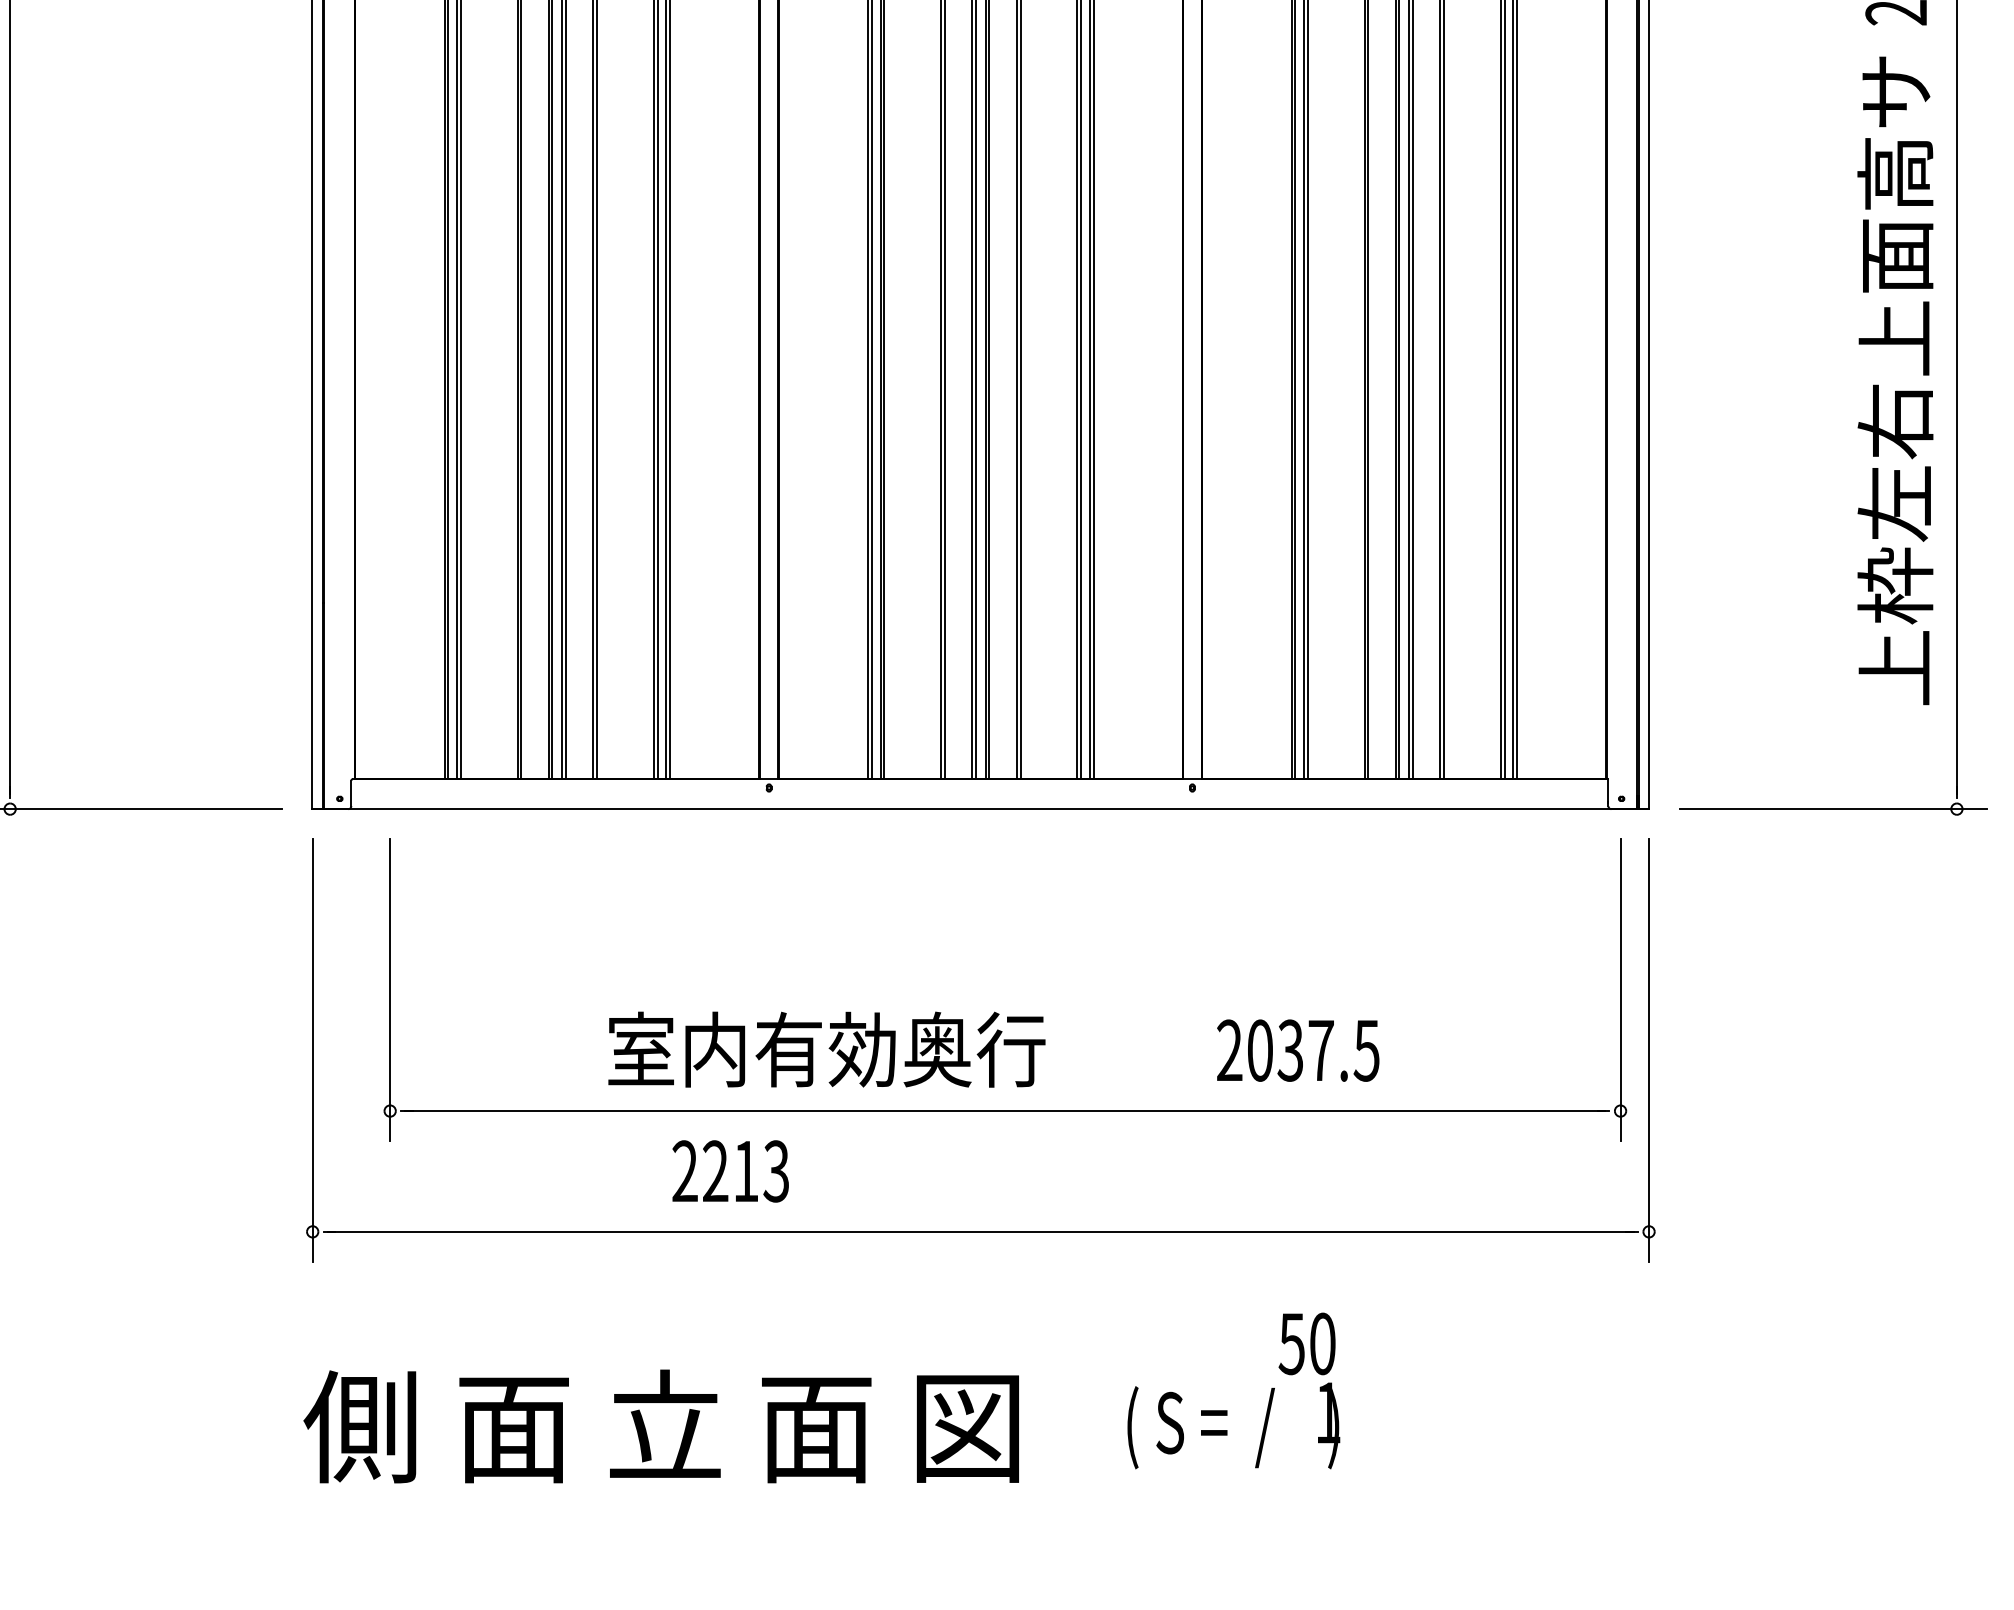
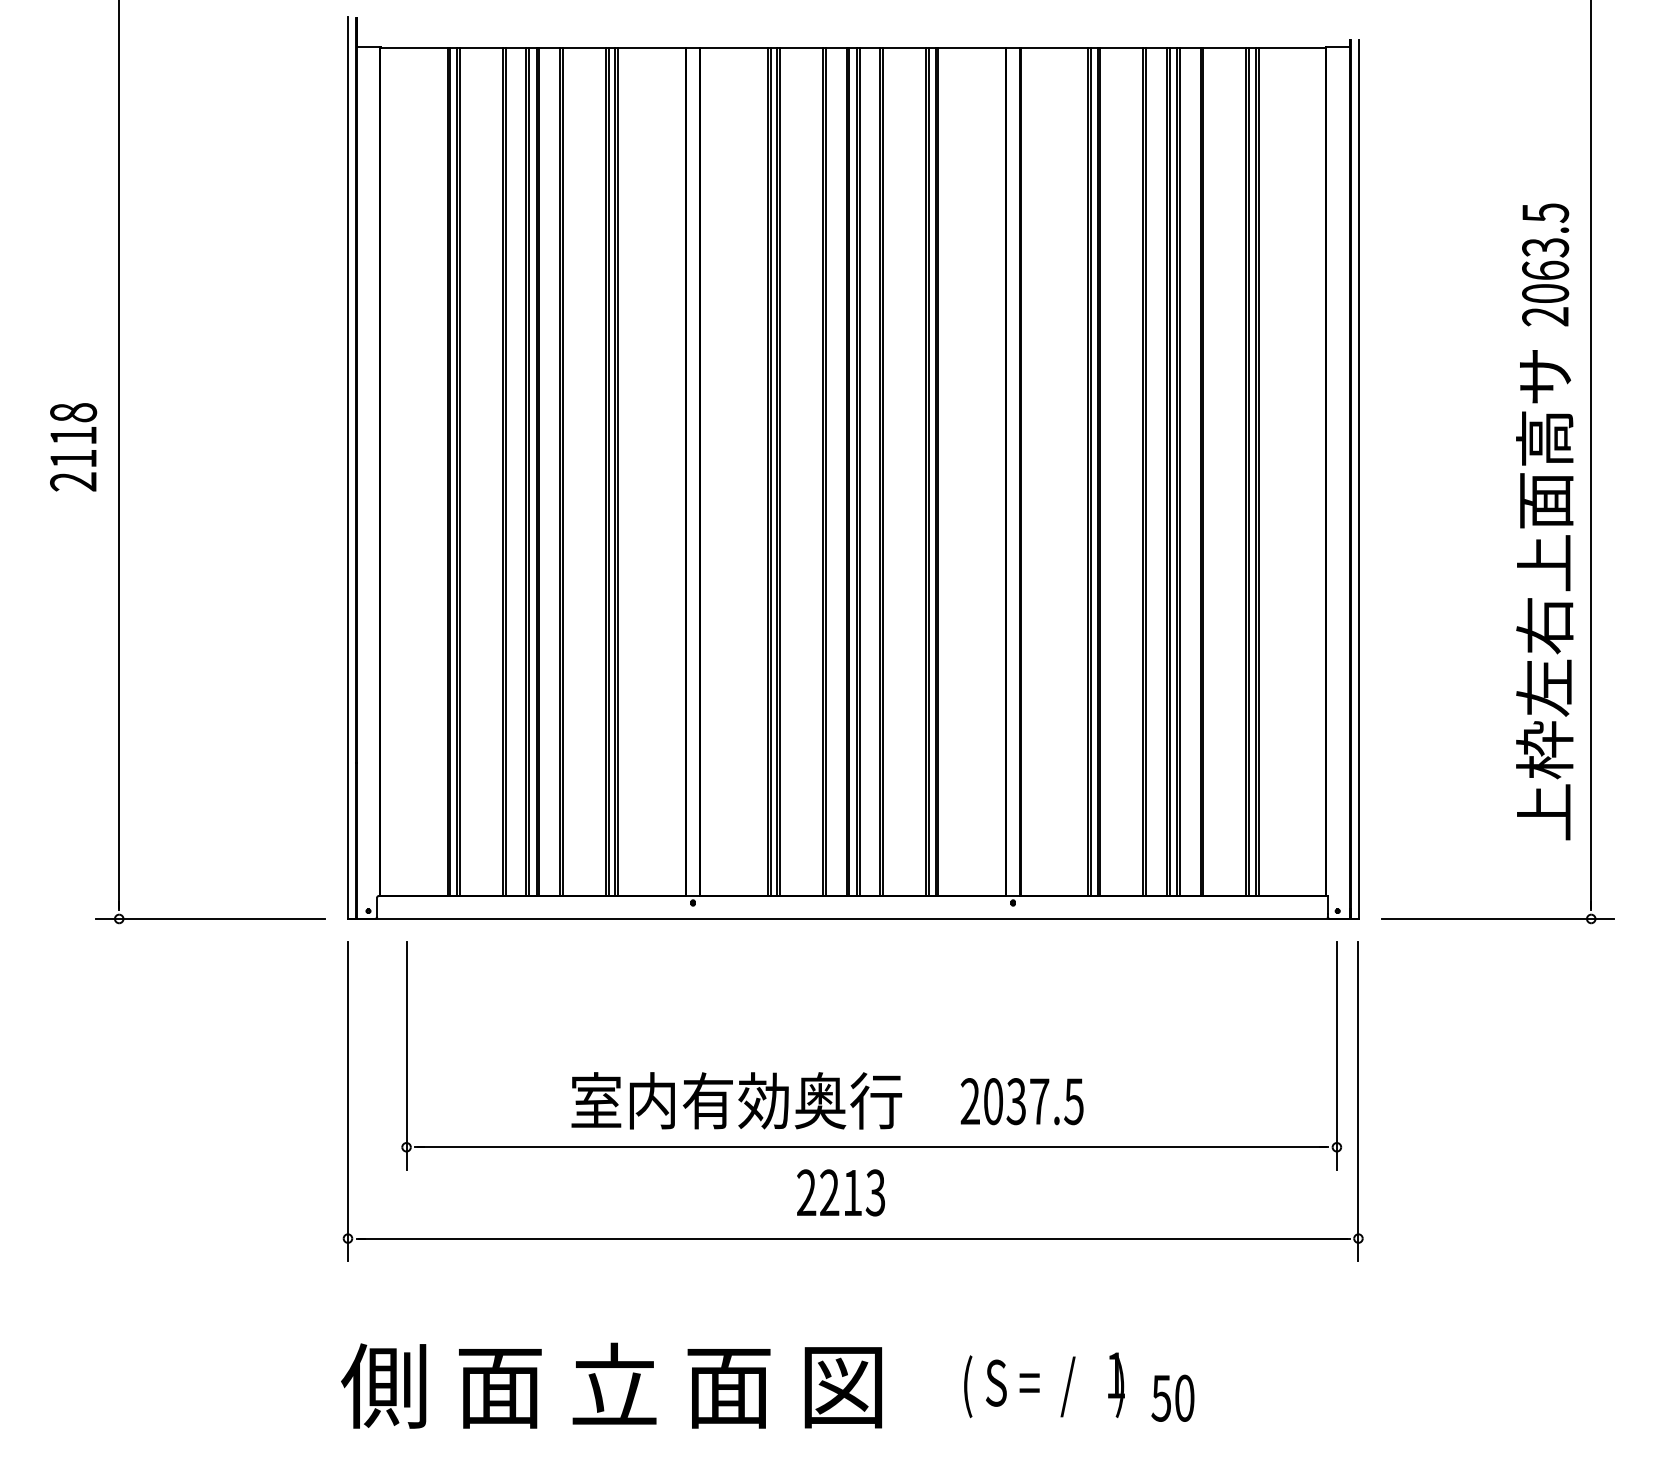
text: (1297, 1050) -> (1021, 1101), moved
text: (729, 1170) -> (840, 1192), moved
text: (1306, 1342) -> (1172, 1397), moved

